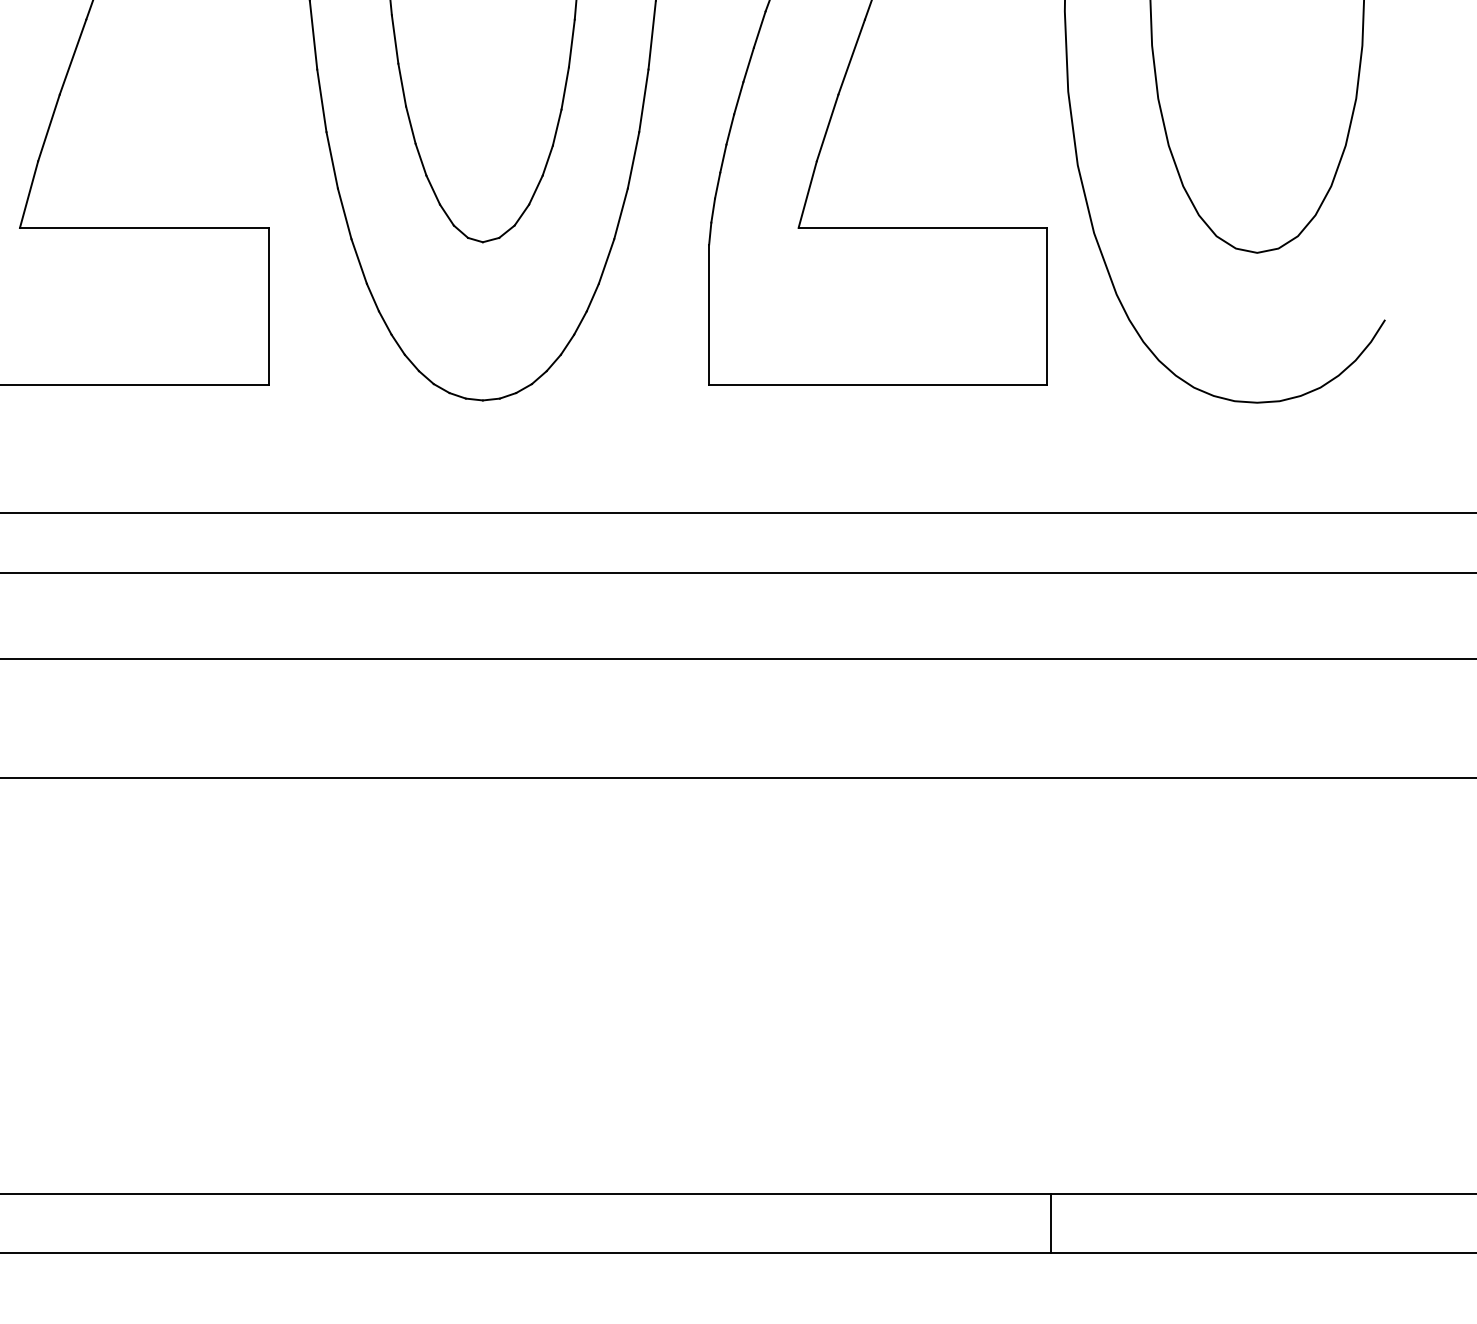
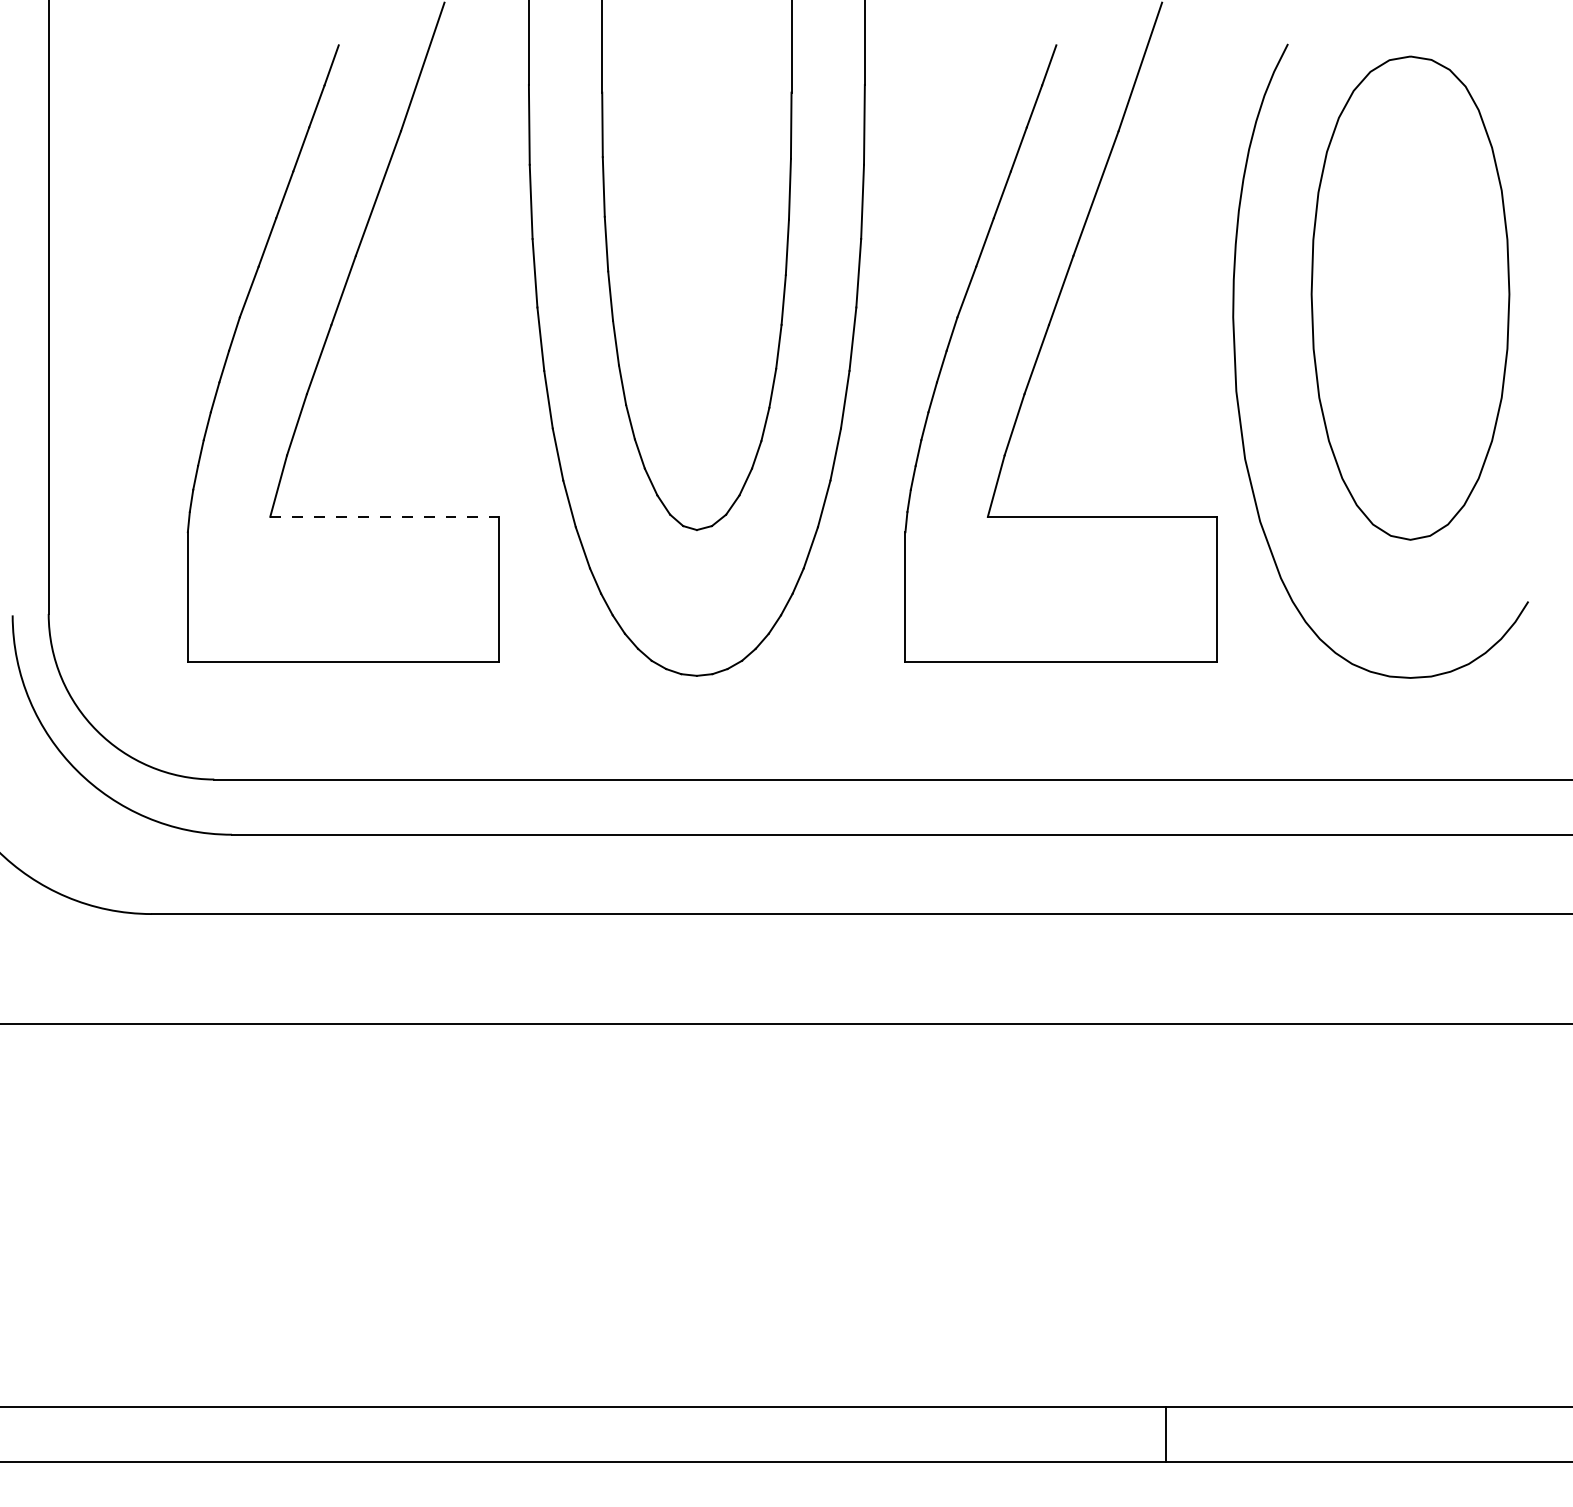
line: (143, 227) -> (384, 516), solid -> dashed
line: (1051, 1222) -> (1166, 1433), moved

